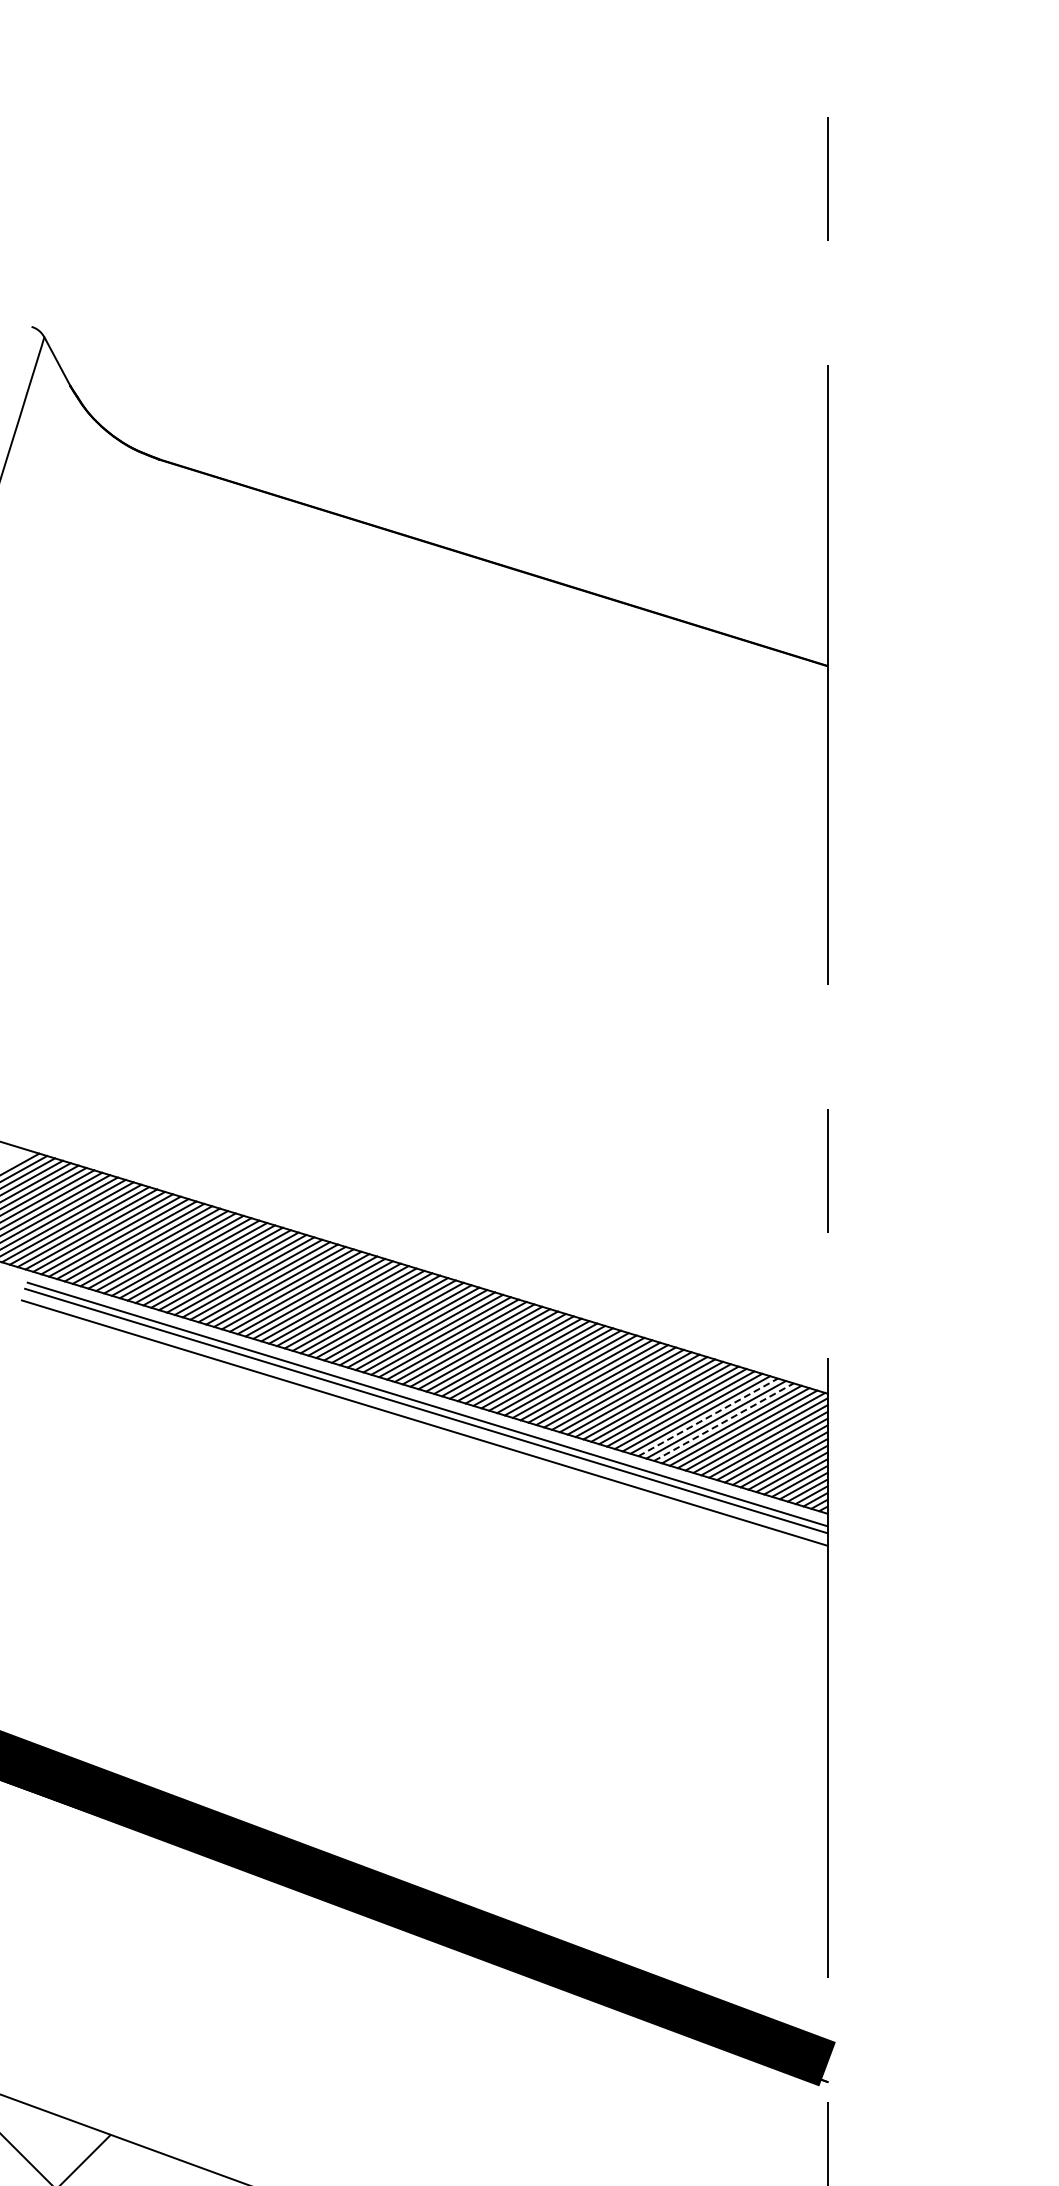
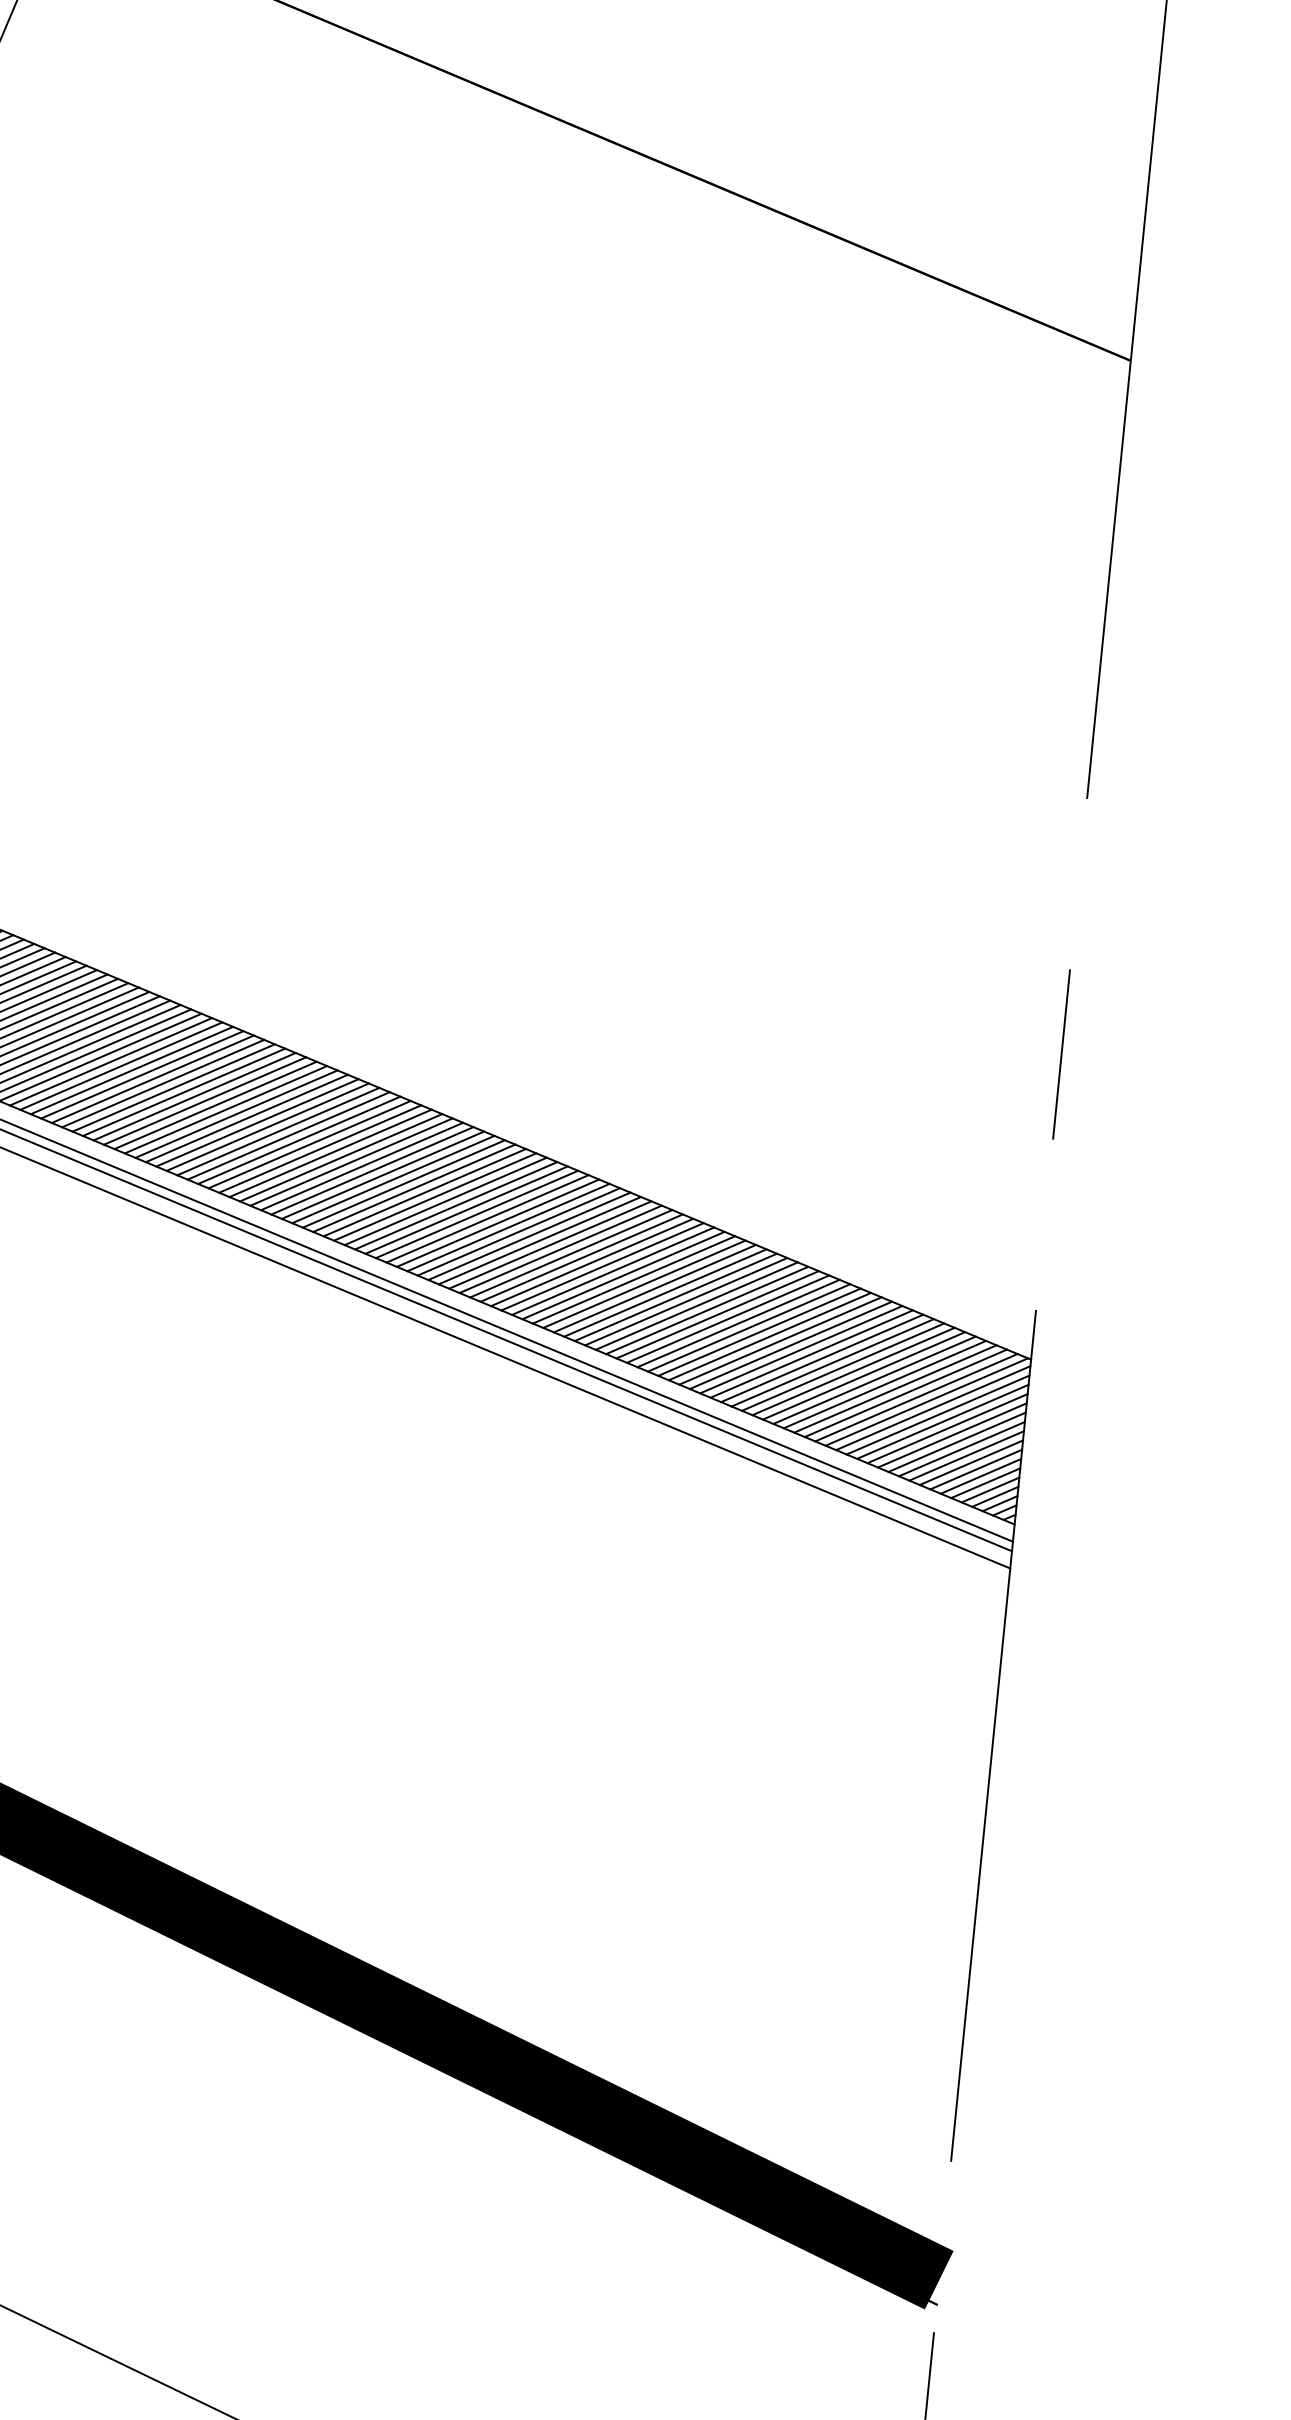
line: (708, 1417) -> (864, 1376), dashed -> solid
line: (723, 1422) -> (884, 1384), dashed -> solid

